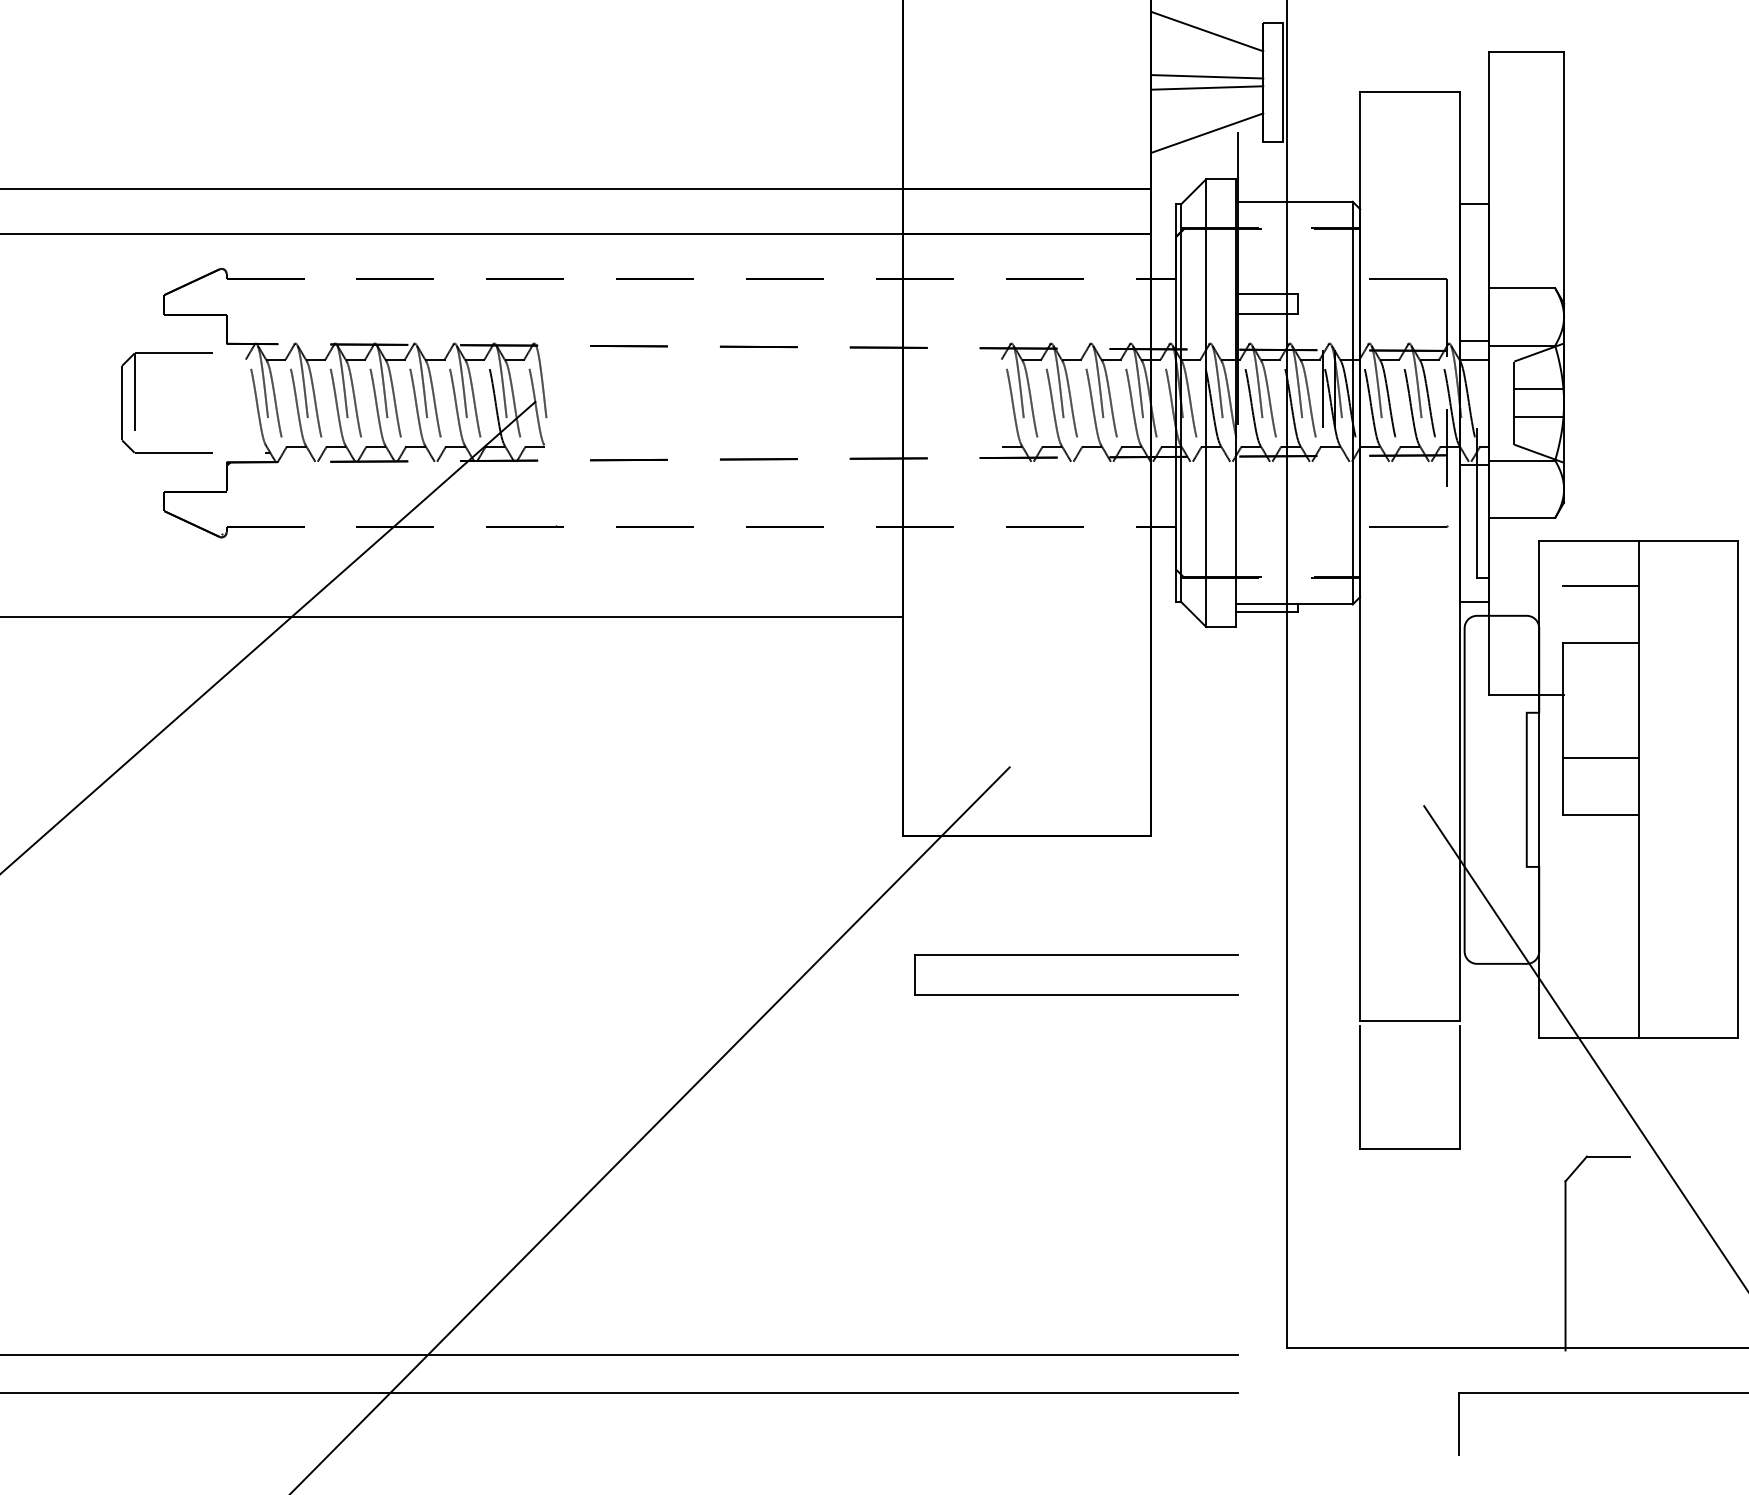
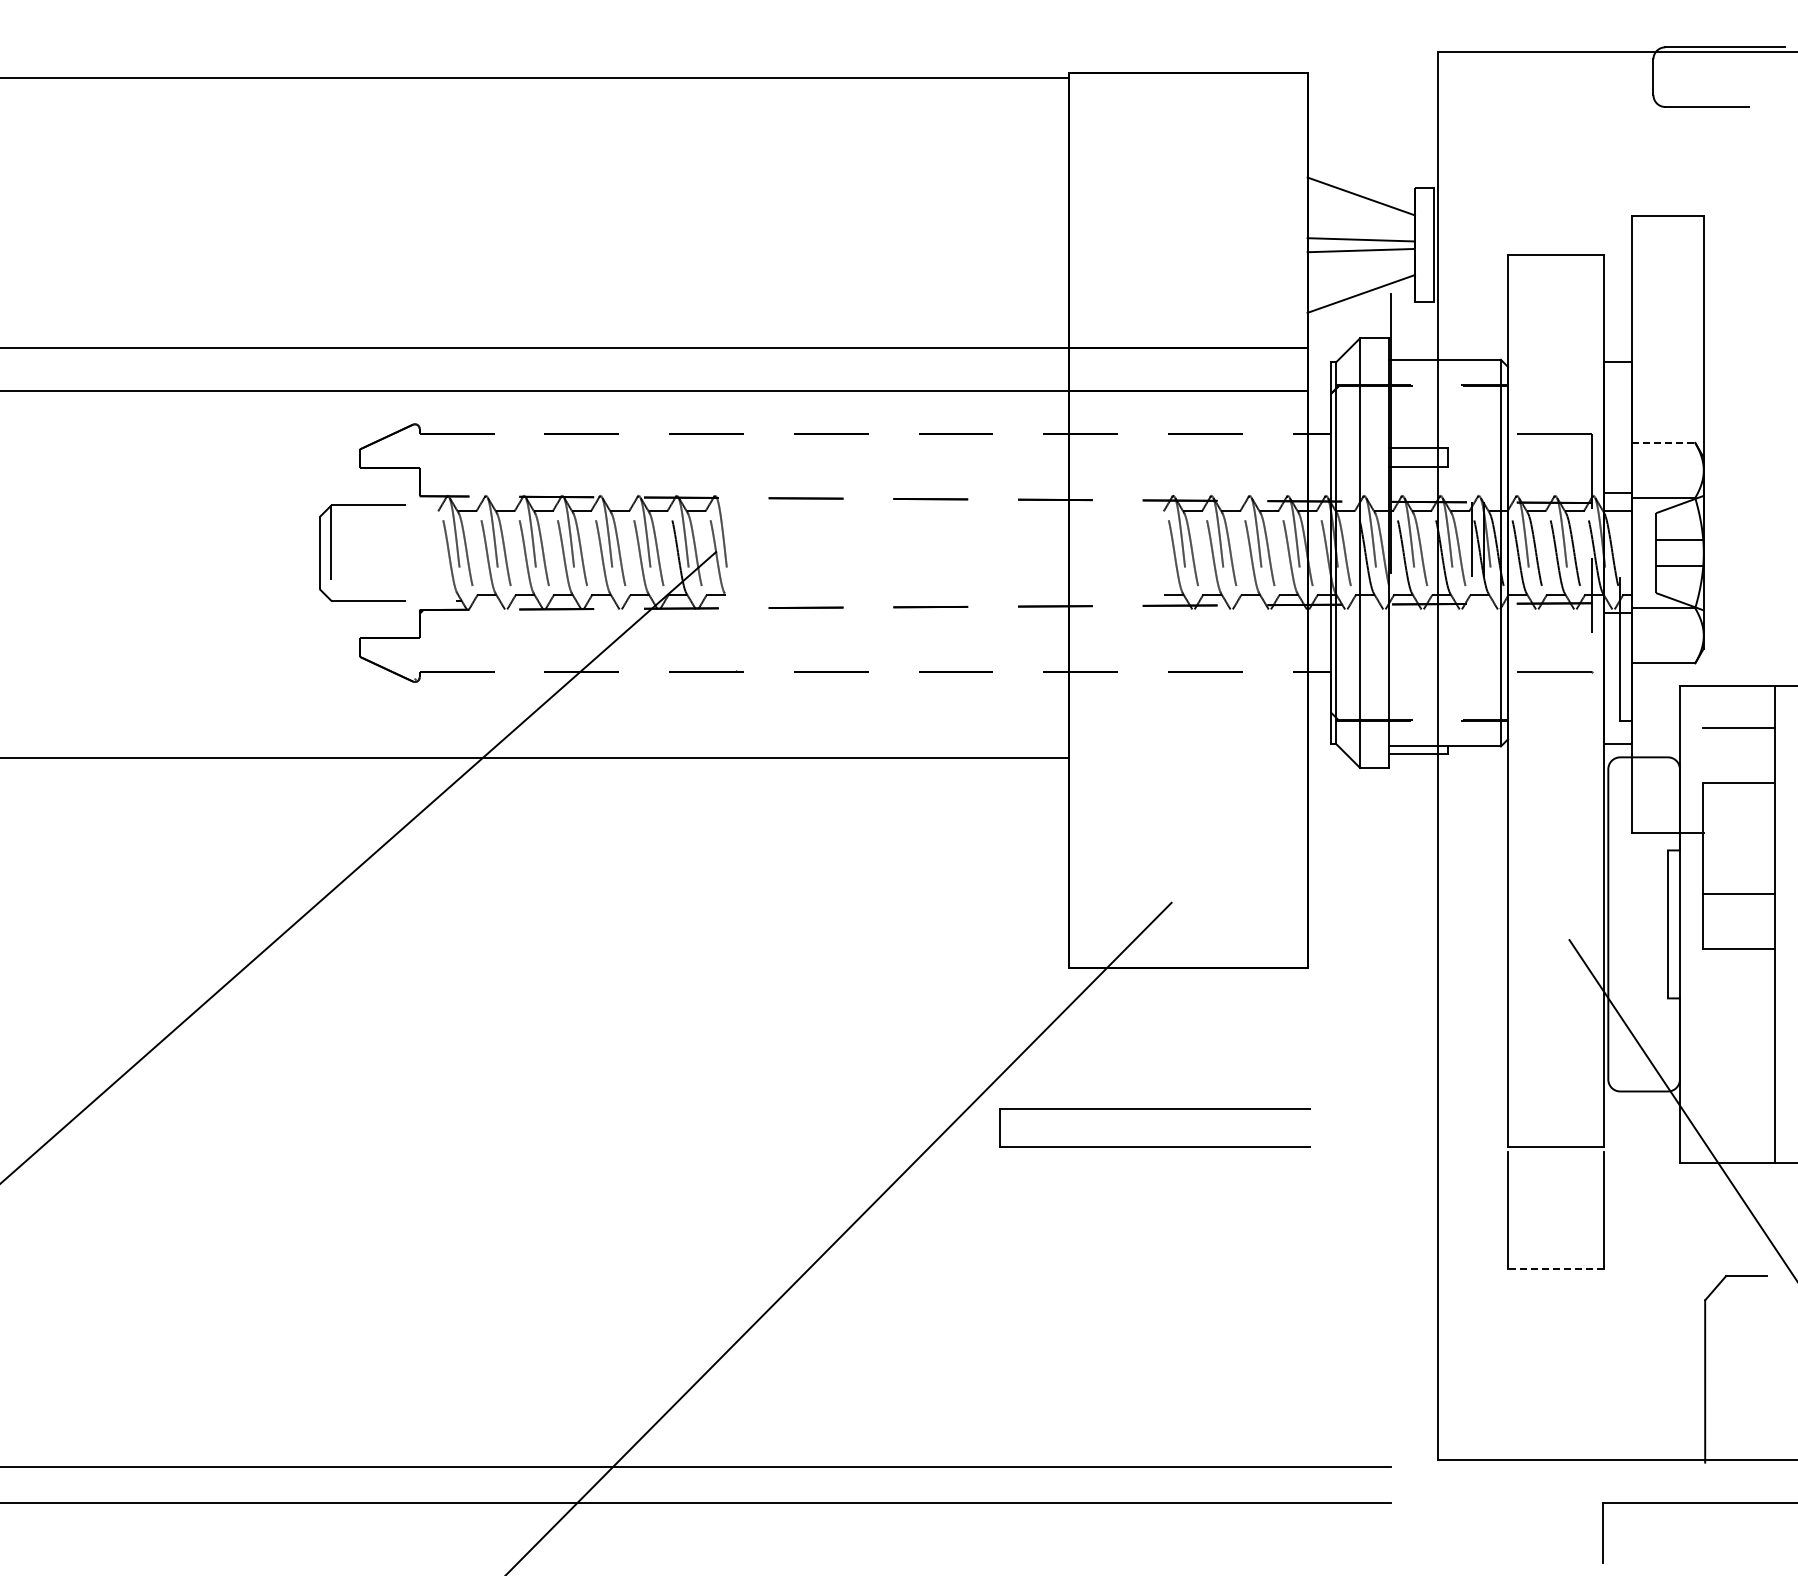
line: (1522, 287) -> (1663, 442), solid -> dashed
part: (1076, 955) -> (1154, 1109), moved
line: (1409, 1149) -> (1555, 1269), solid -> dashed

